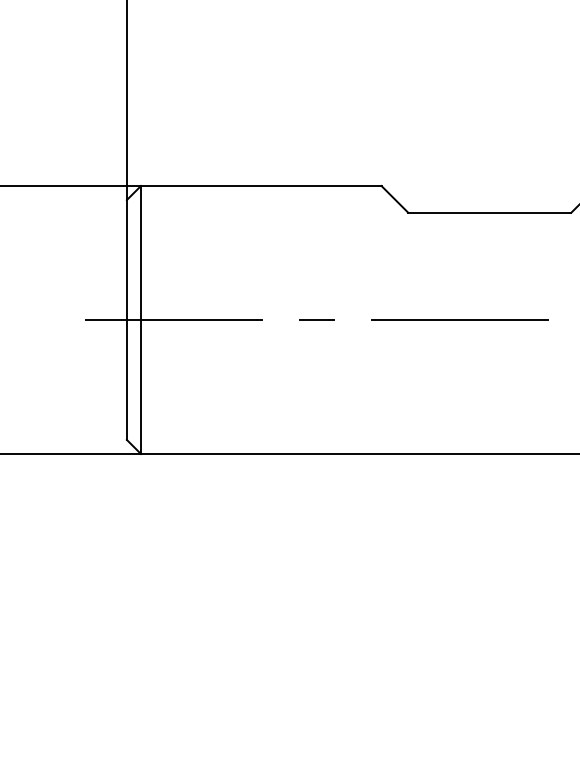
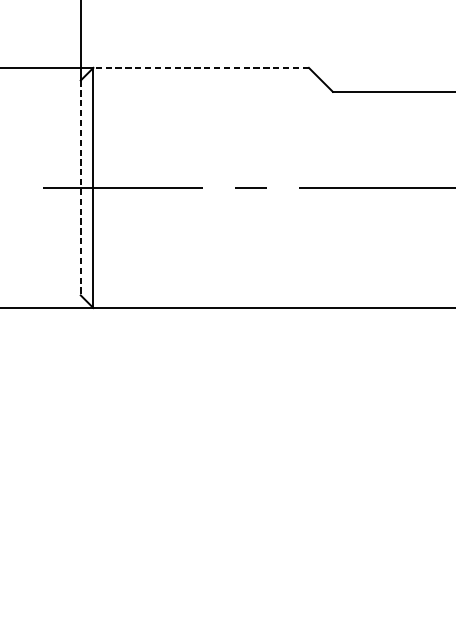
line: (260, 186) -> (200, 68), solid -> dashed
line: (126, 320) -> (80, 188), solid -> dashed

